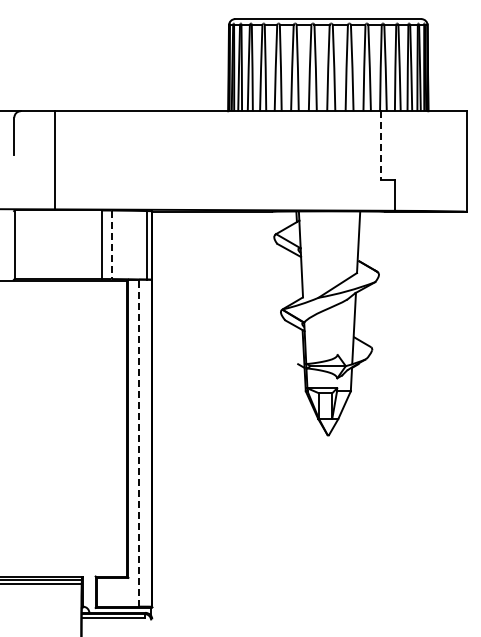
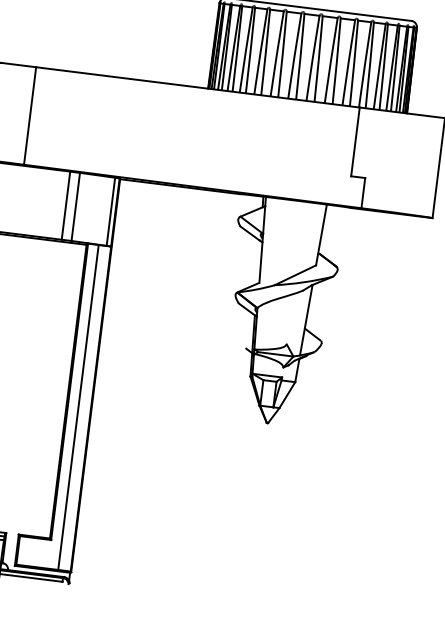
line: (380, 145) -> (355, 141), dashed -> solid
line: (111, 245) -> (75, 207), dashed -> solid
line: (139, 442) -> (78, 406), dashed -> solid

